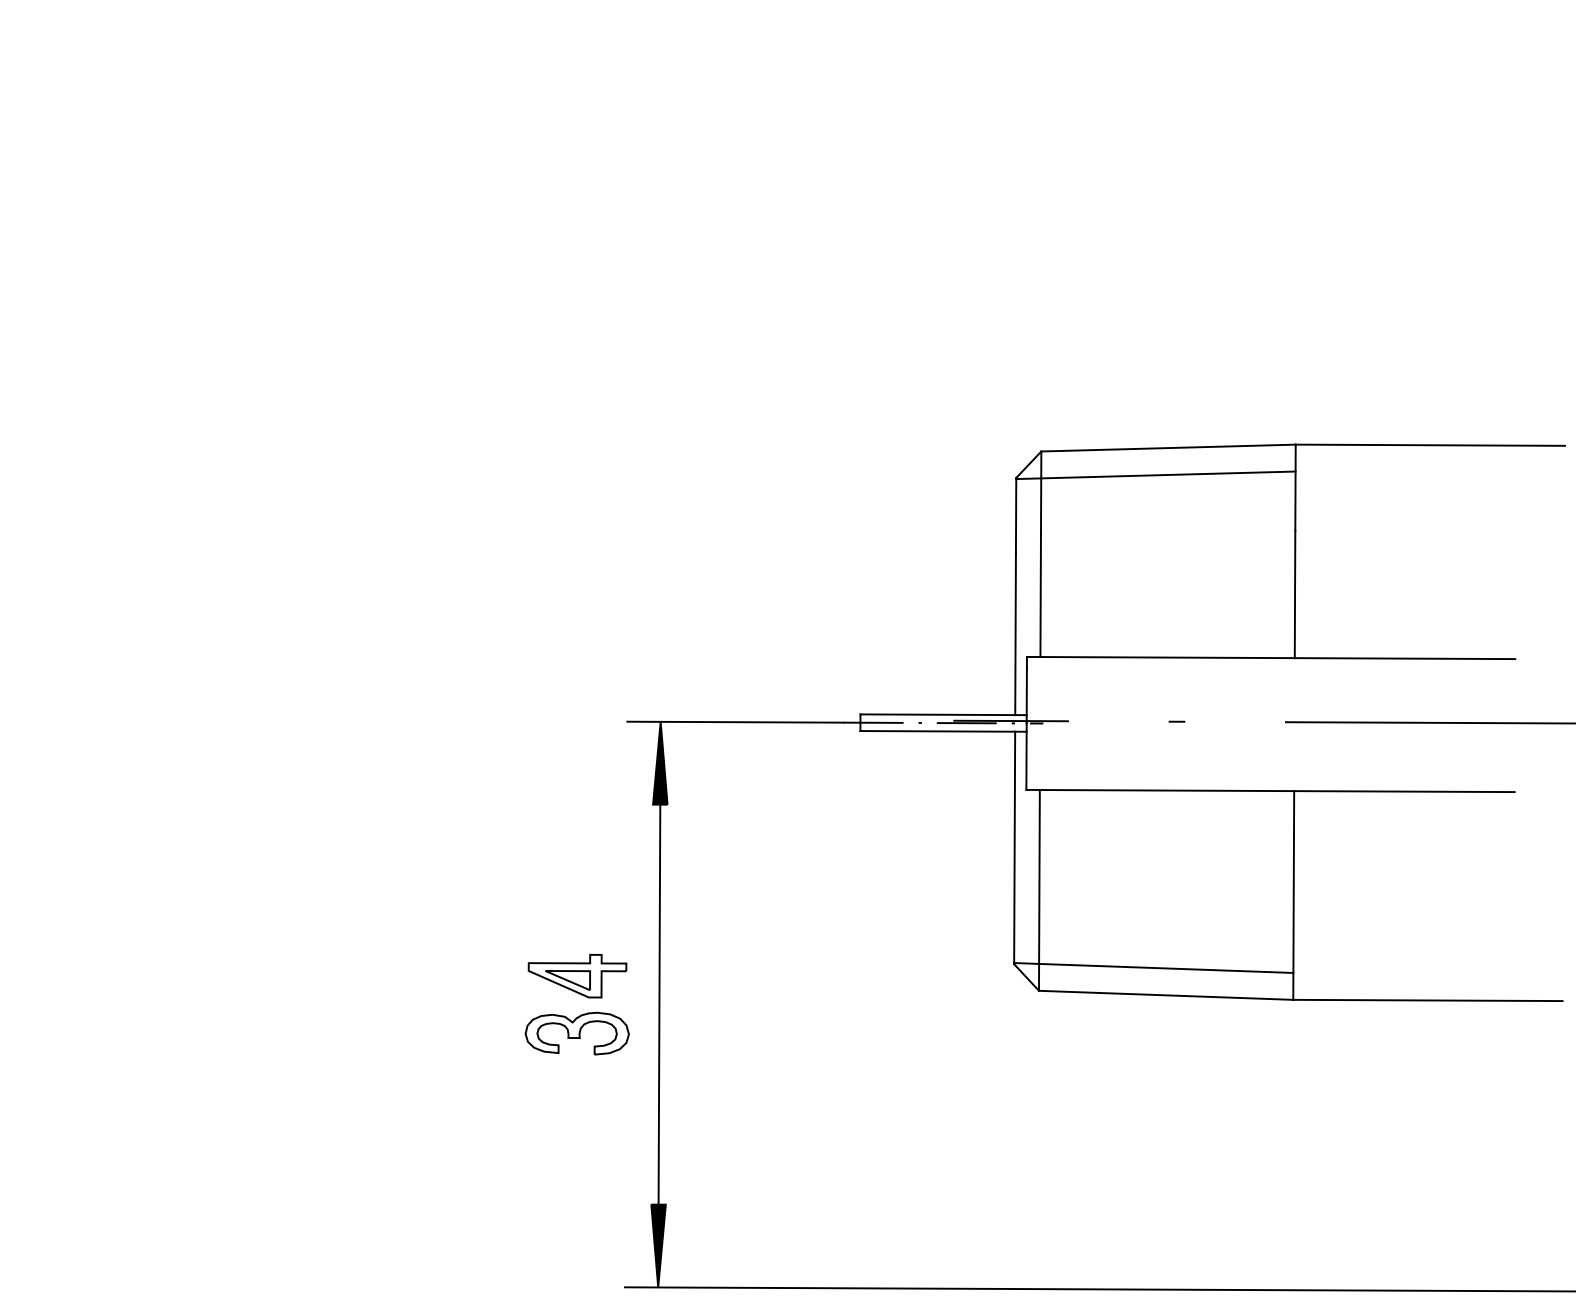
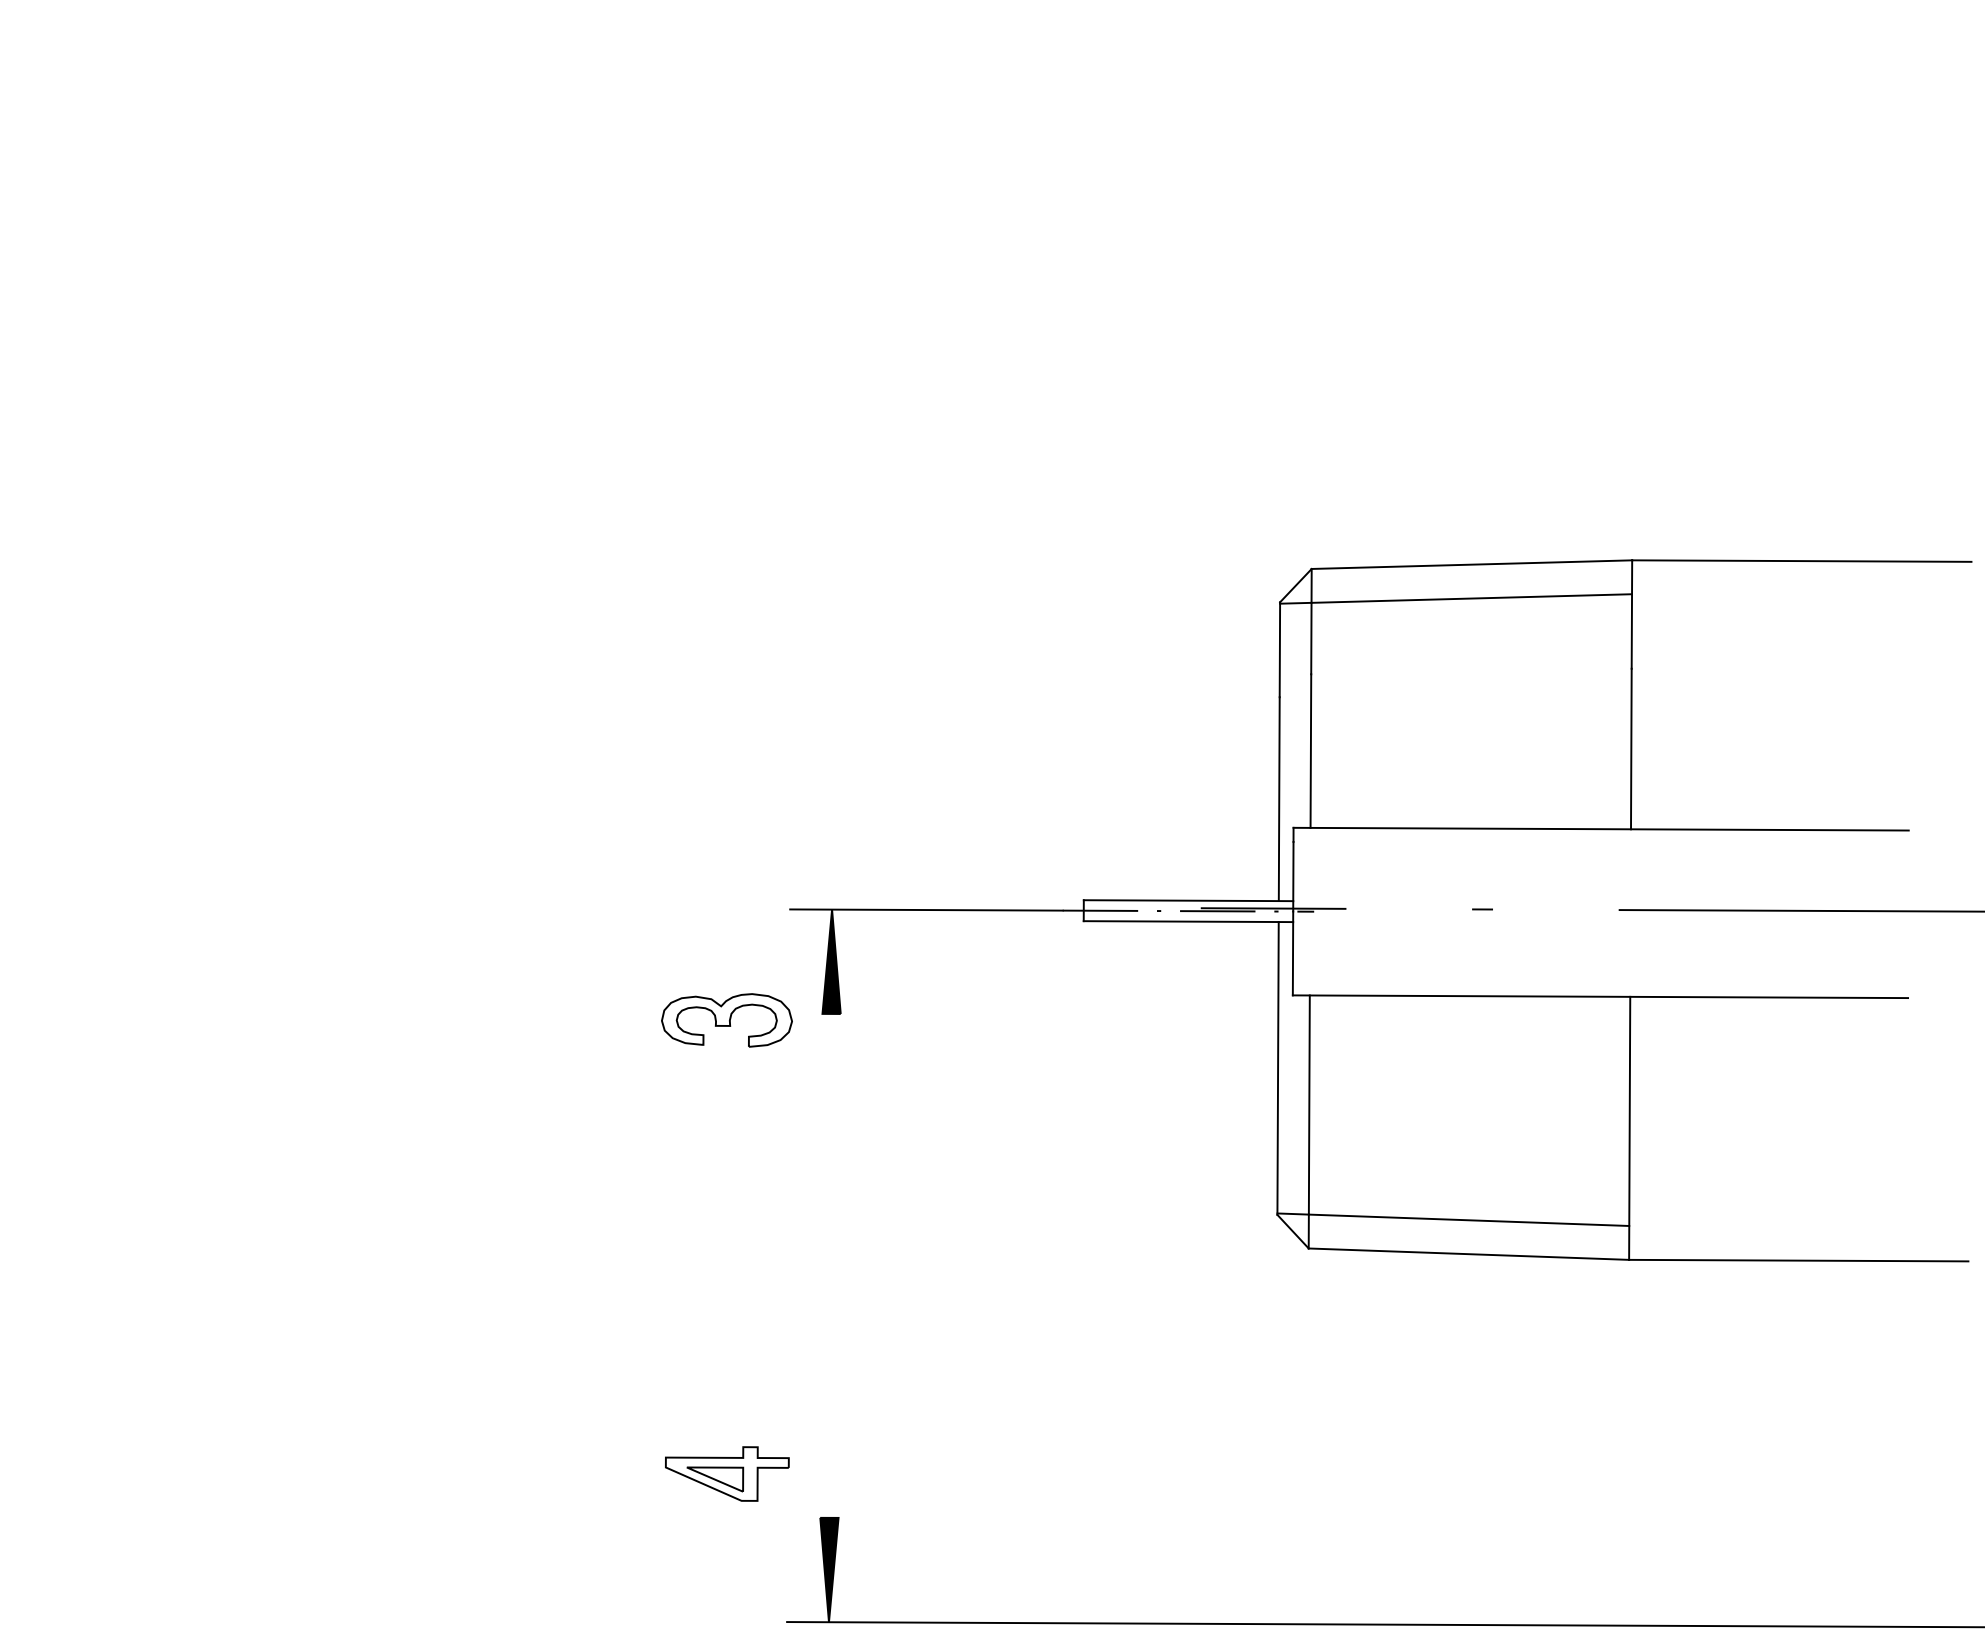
part: (577, 975) -> (727, 1473), moved
line: (659, 1004) -> (830, 1265), removed
part: (576, 1033) -> (726, 1020), moved

